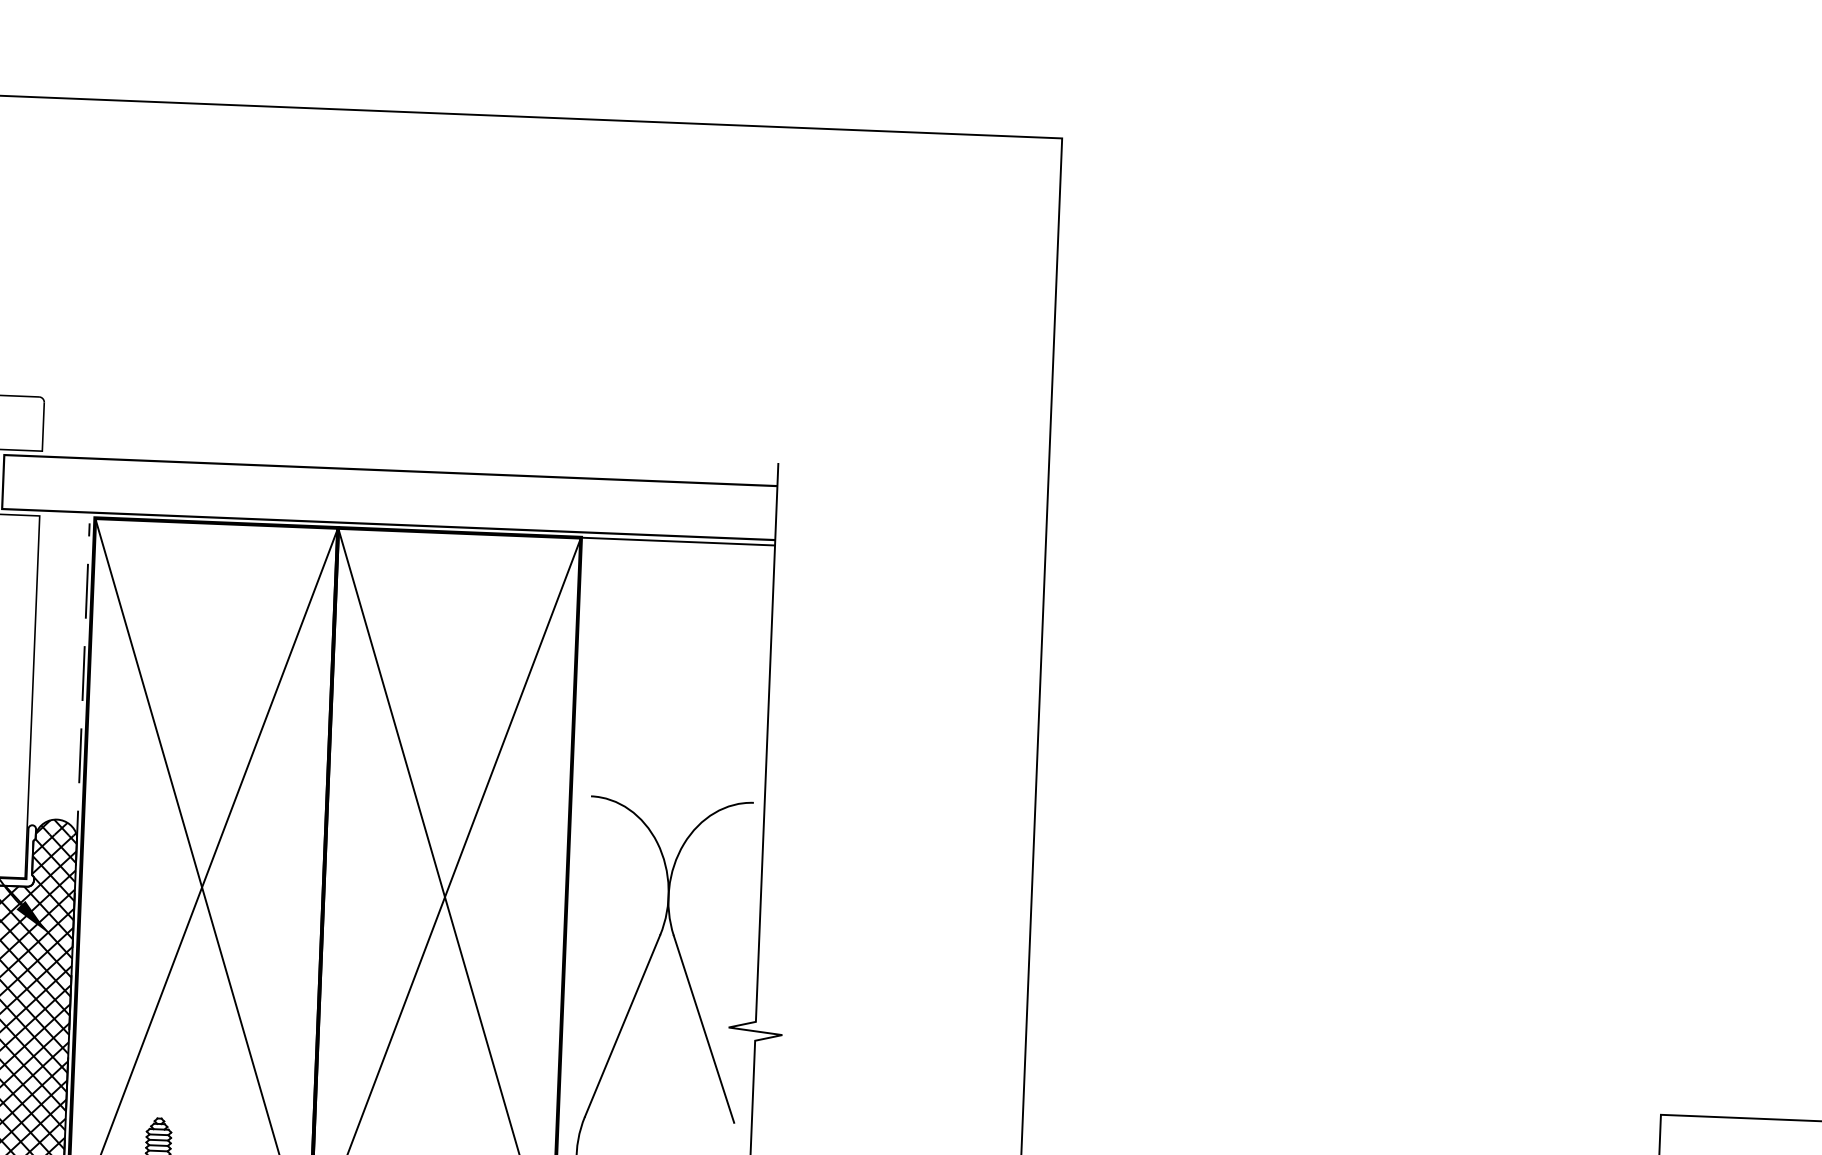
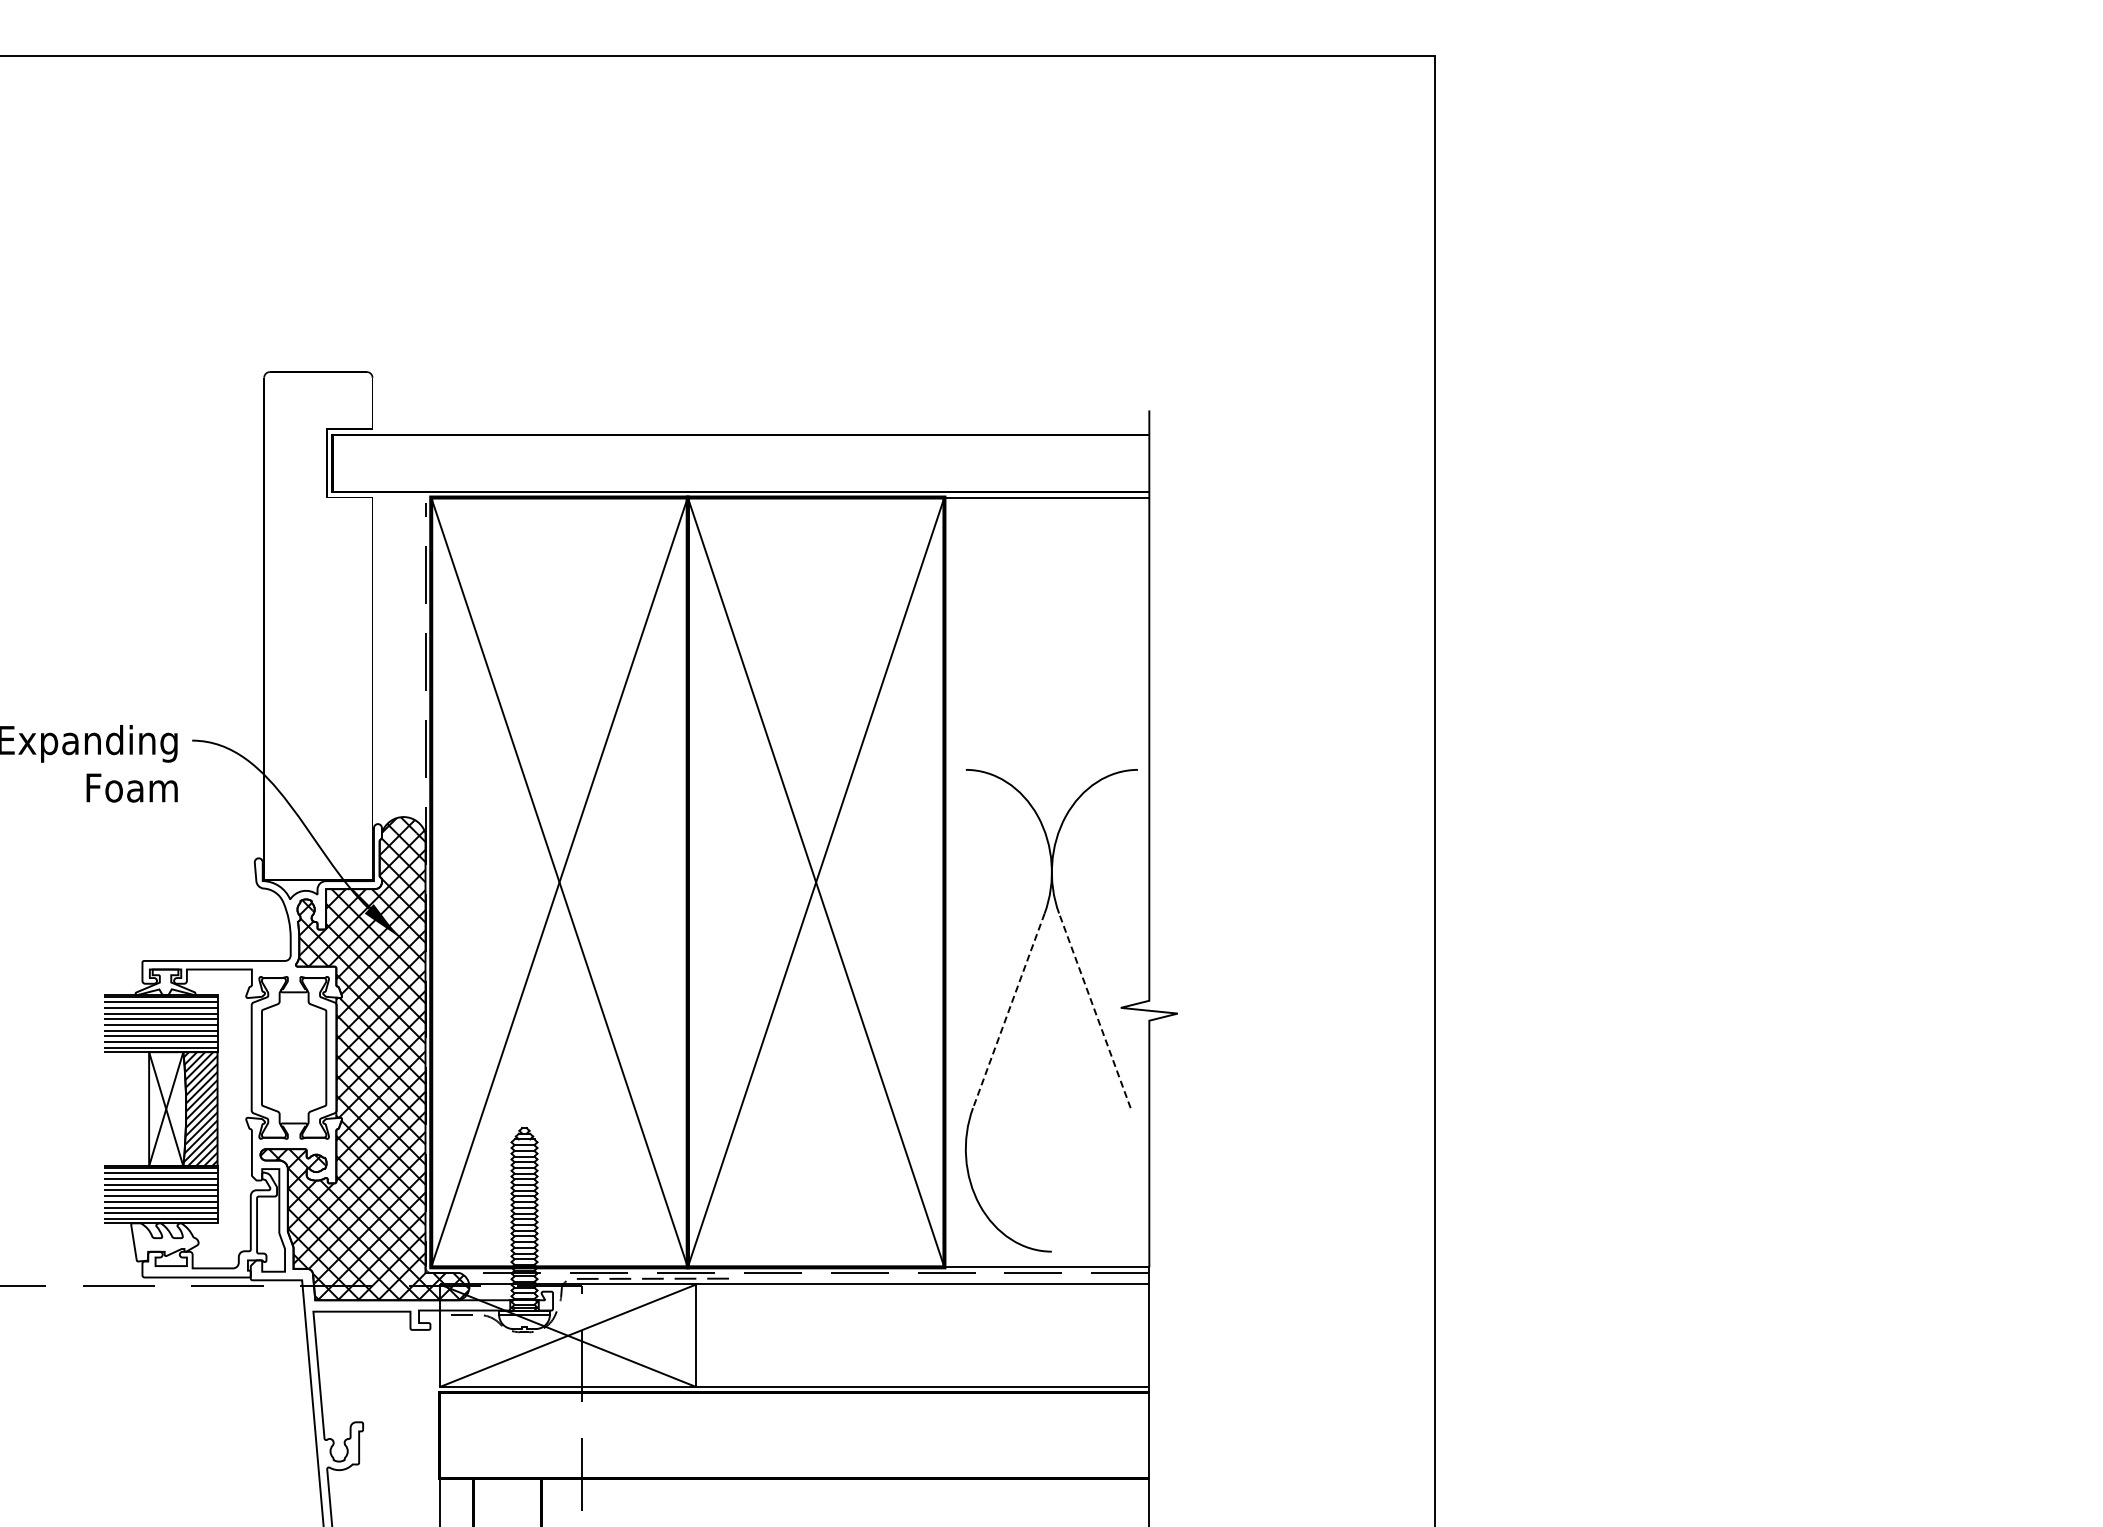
line: (622, 1025) -> (1008, 1010), solid -> dashed
line: (703, 1028) -> (1094, 1010), solid -> dashed

